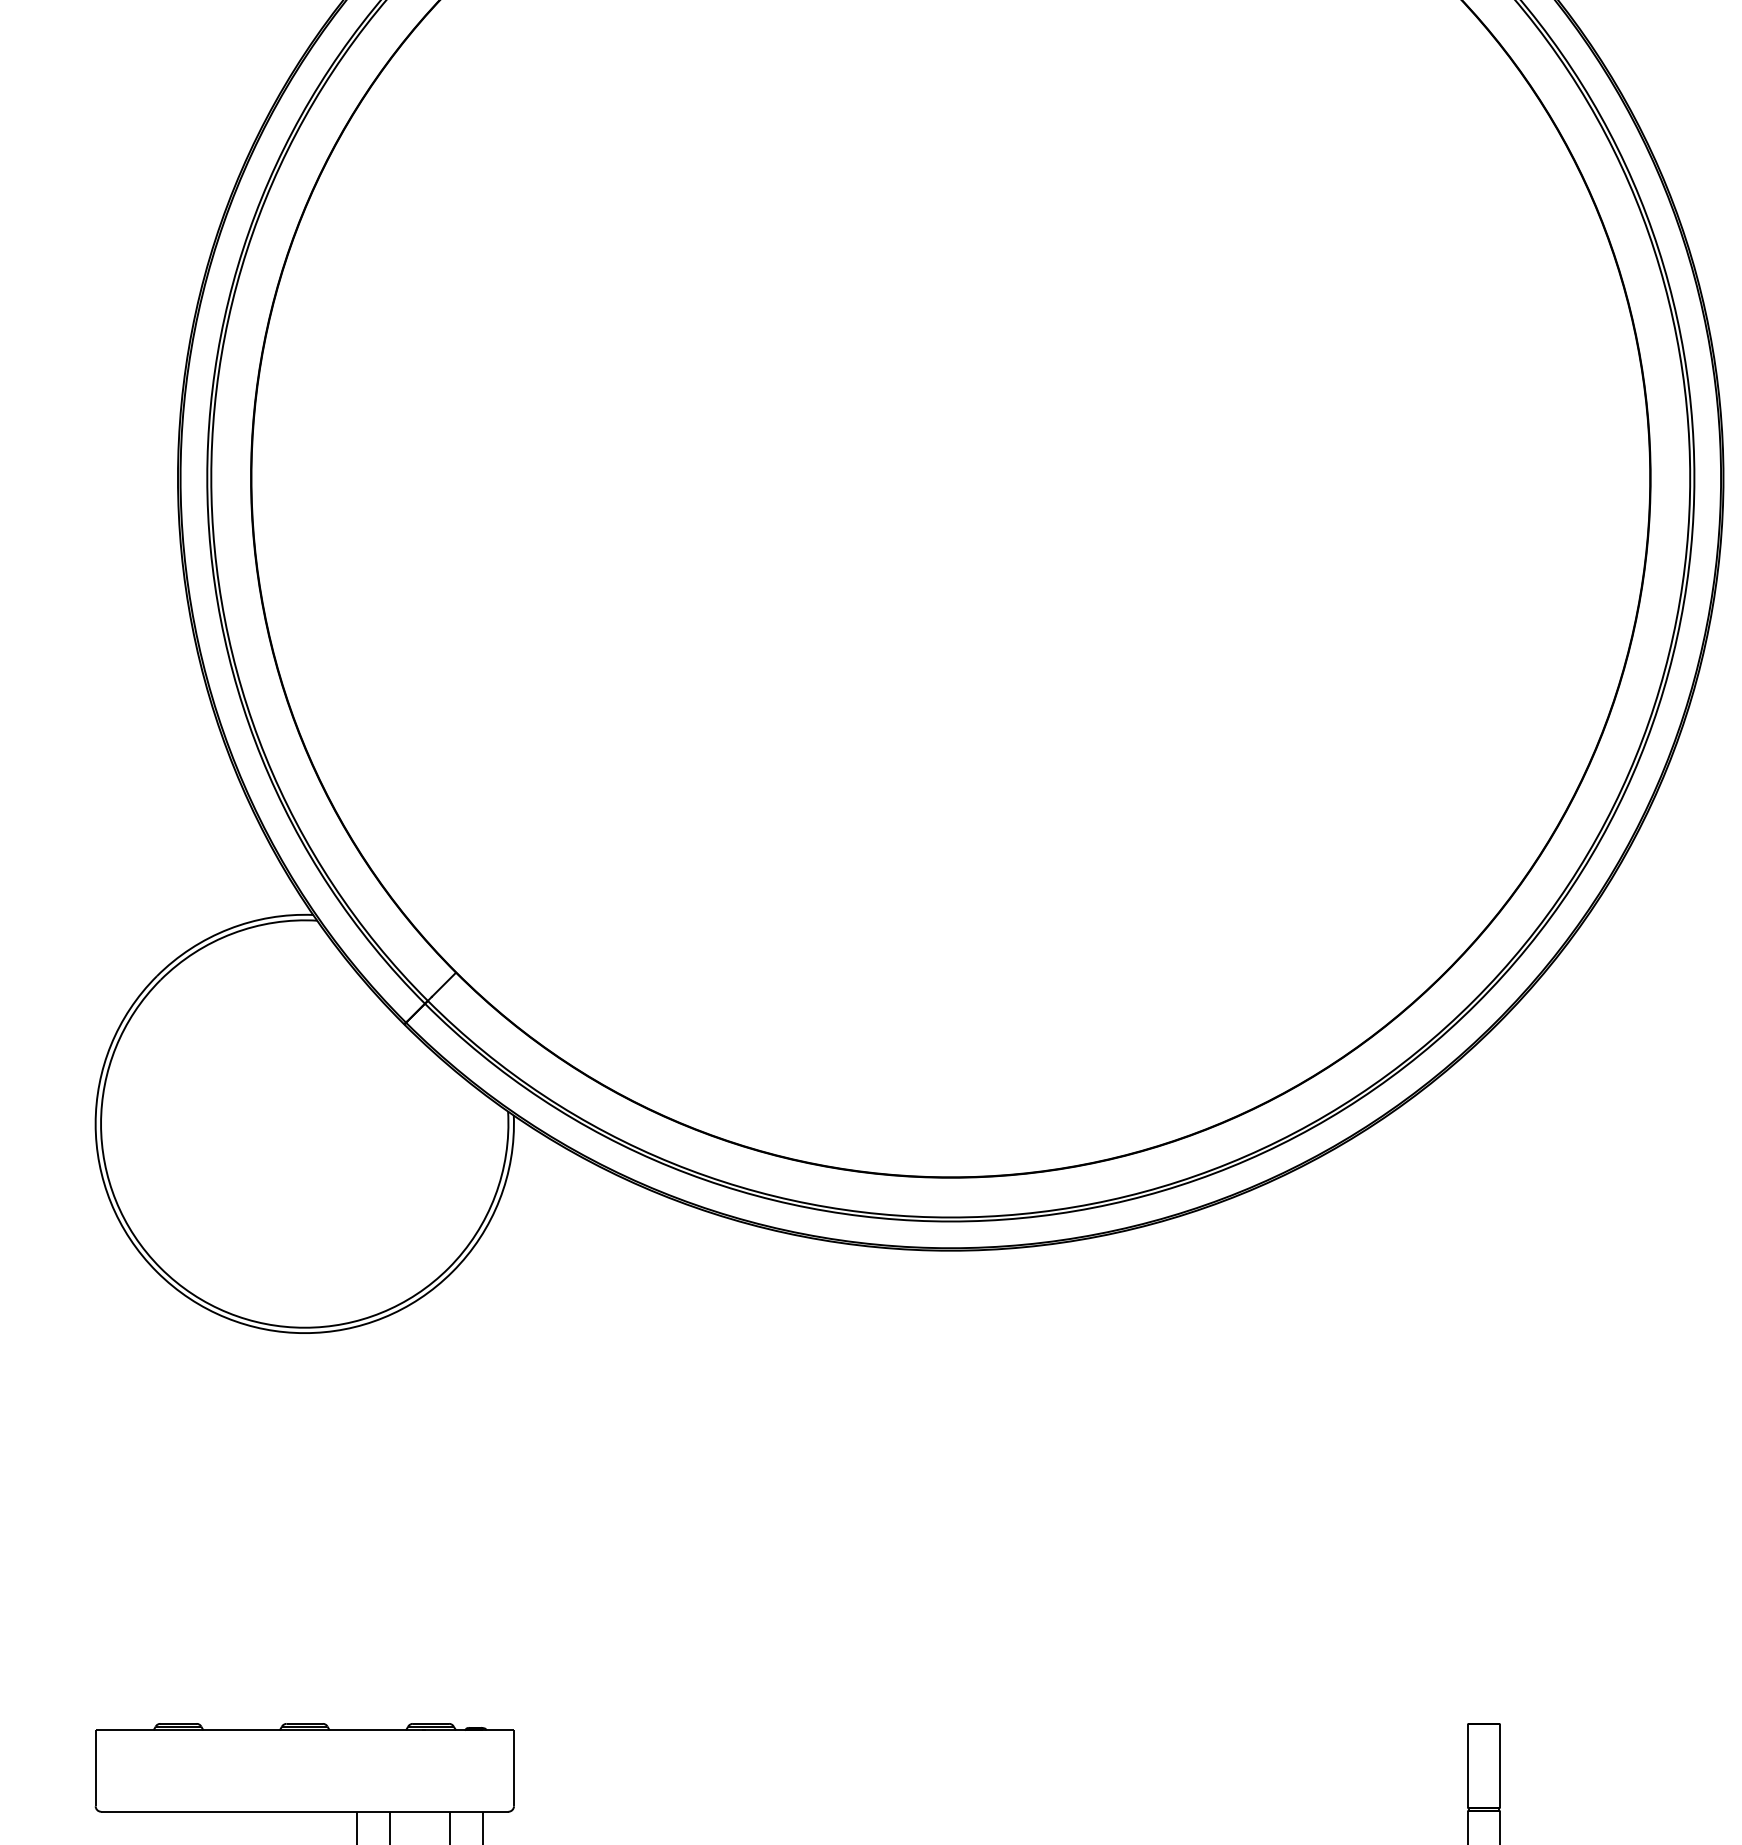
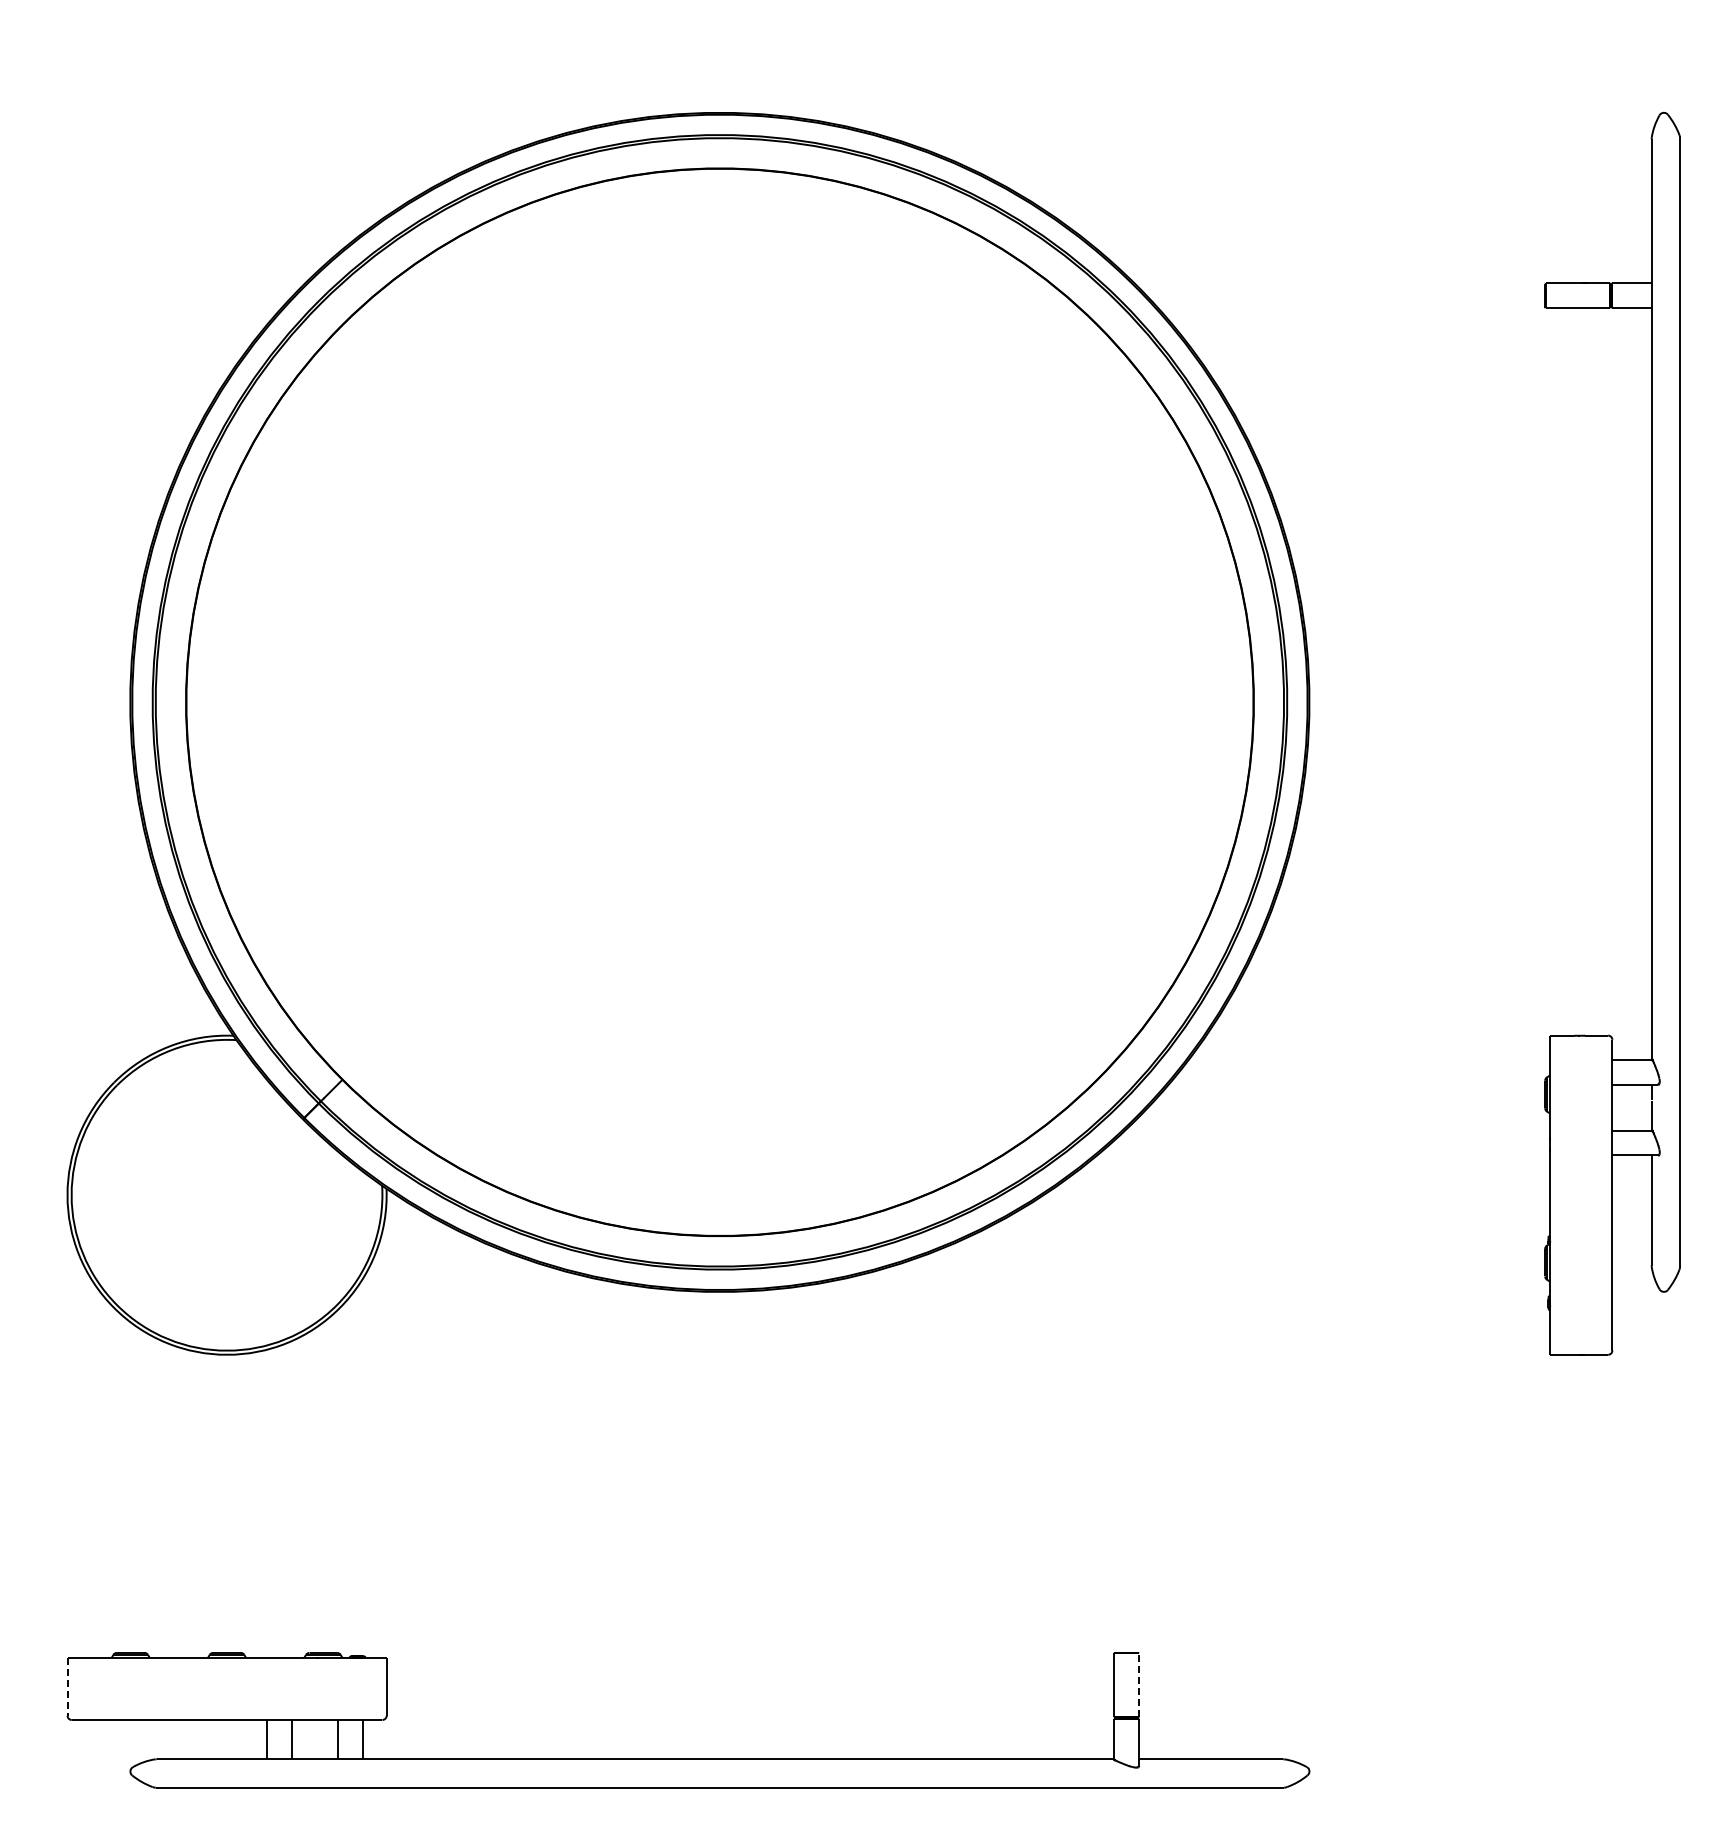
line: (1500, 1766) -> (1139, 1685), solid -> dashed
line: (95, 1767) -> (67, 1686), solid -> dashed

